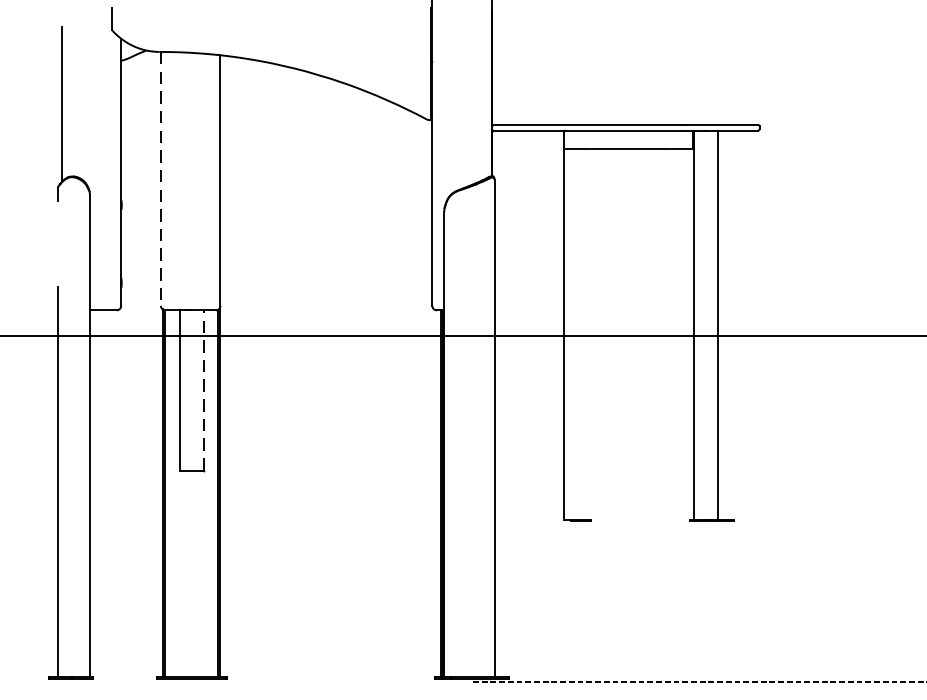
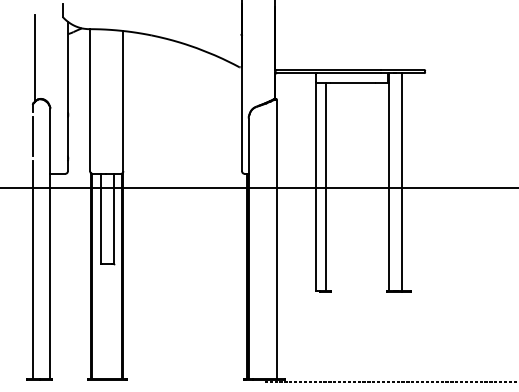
line: (161, 179) -> (90, 100), dashed -> solid
line: (57, 243) -> (32, 136), added
line: (581, 333) -> (325, 186), added
line: (204, 390) -> (114, 218), dashed -> solid

